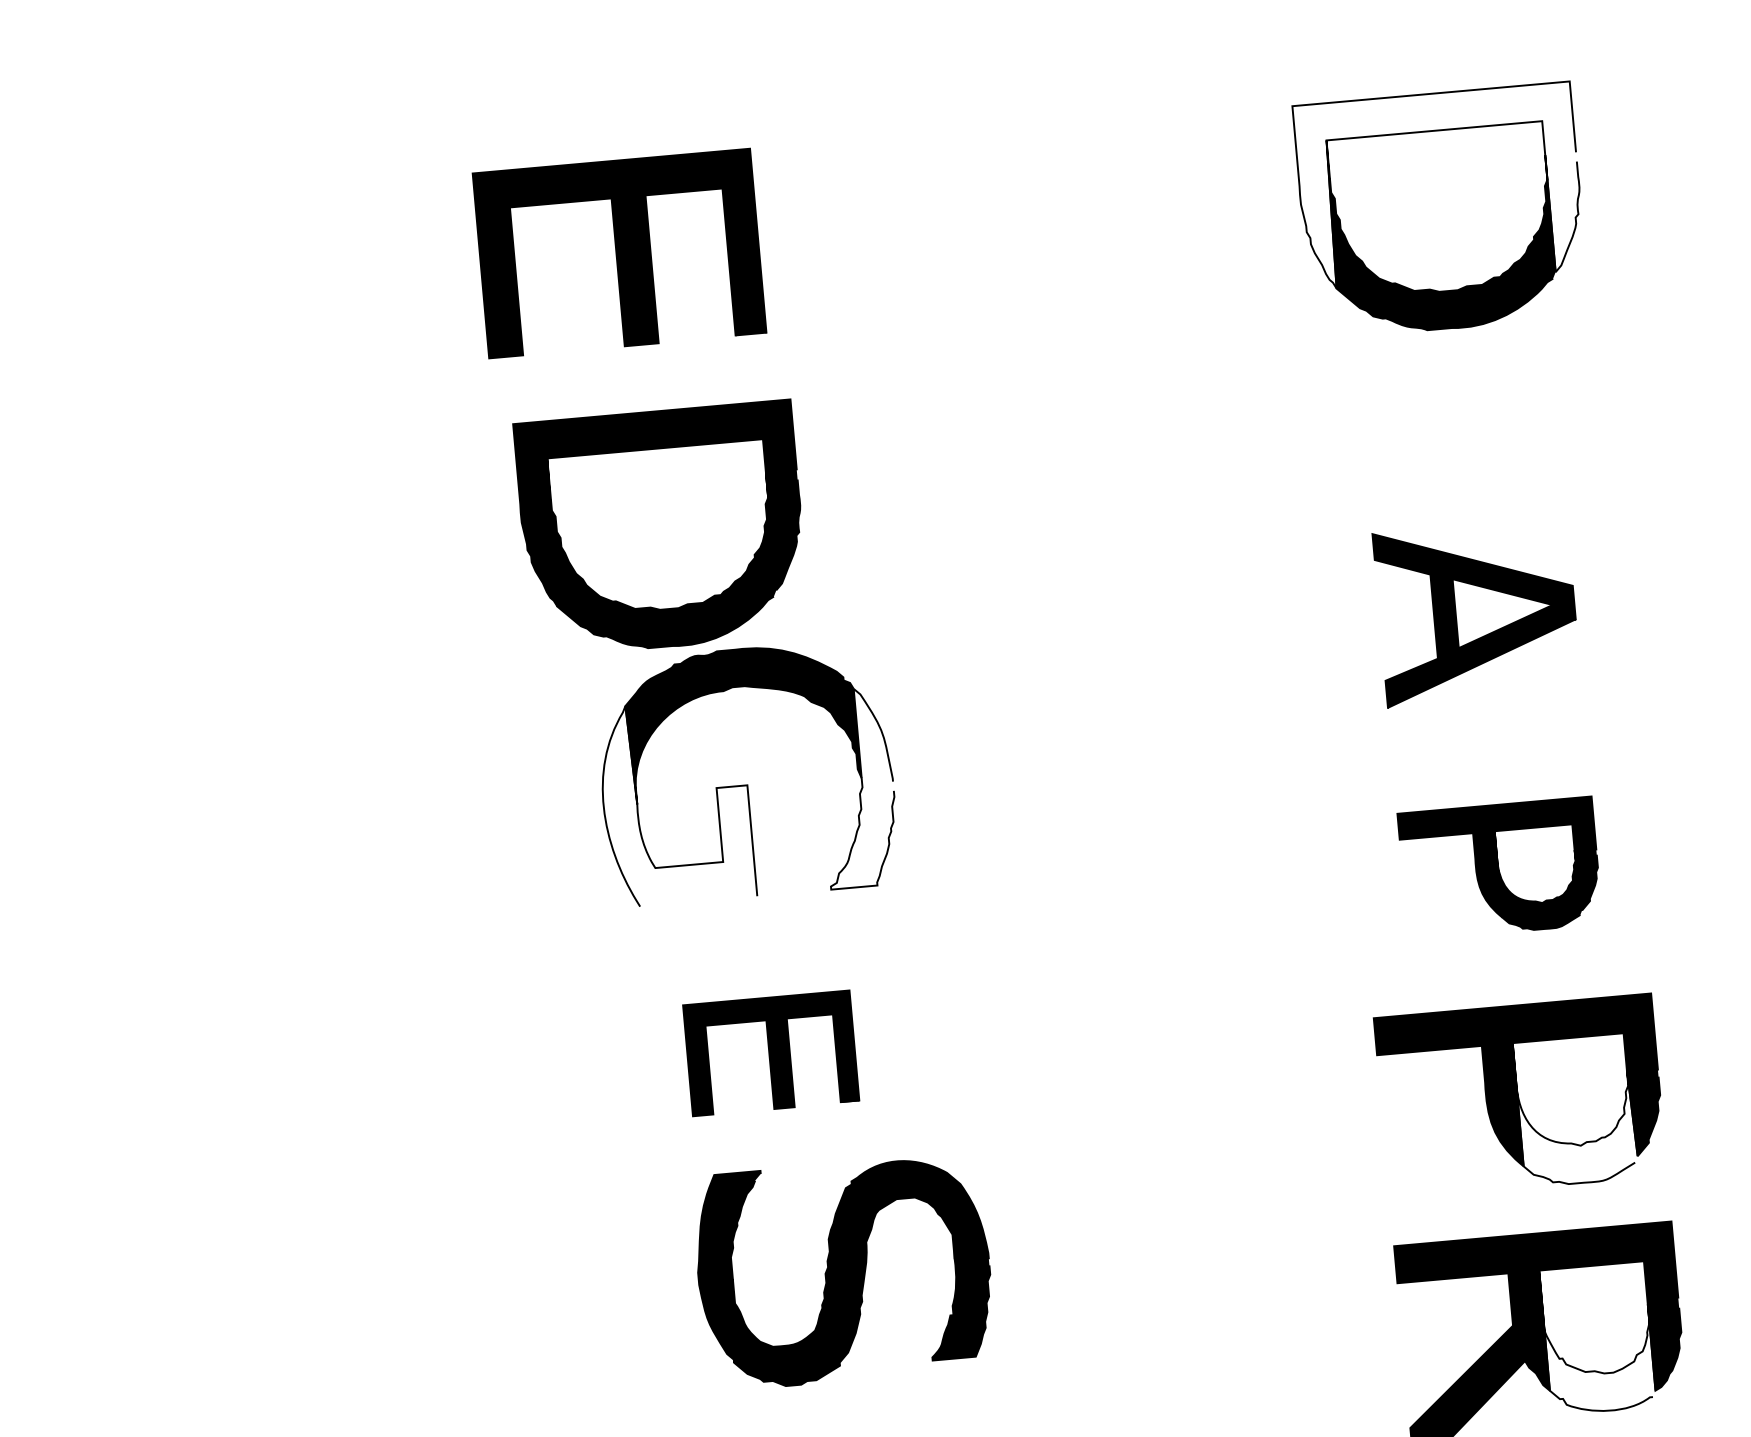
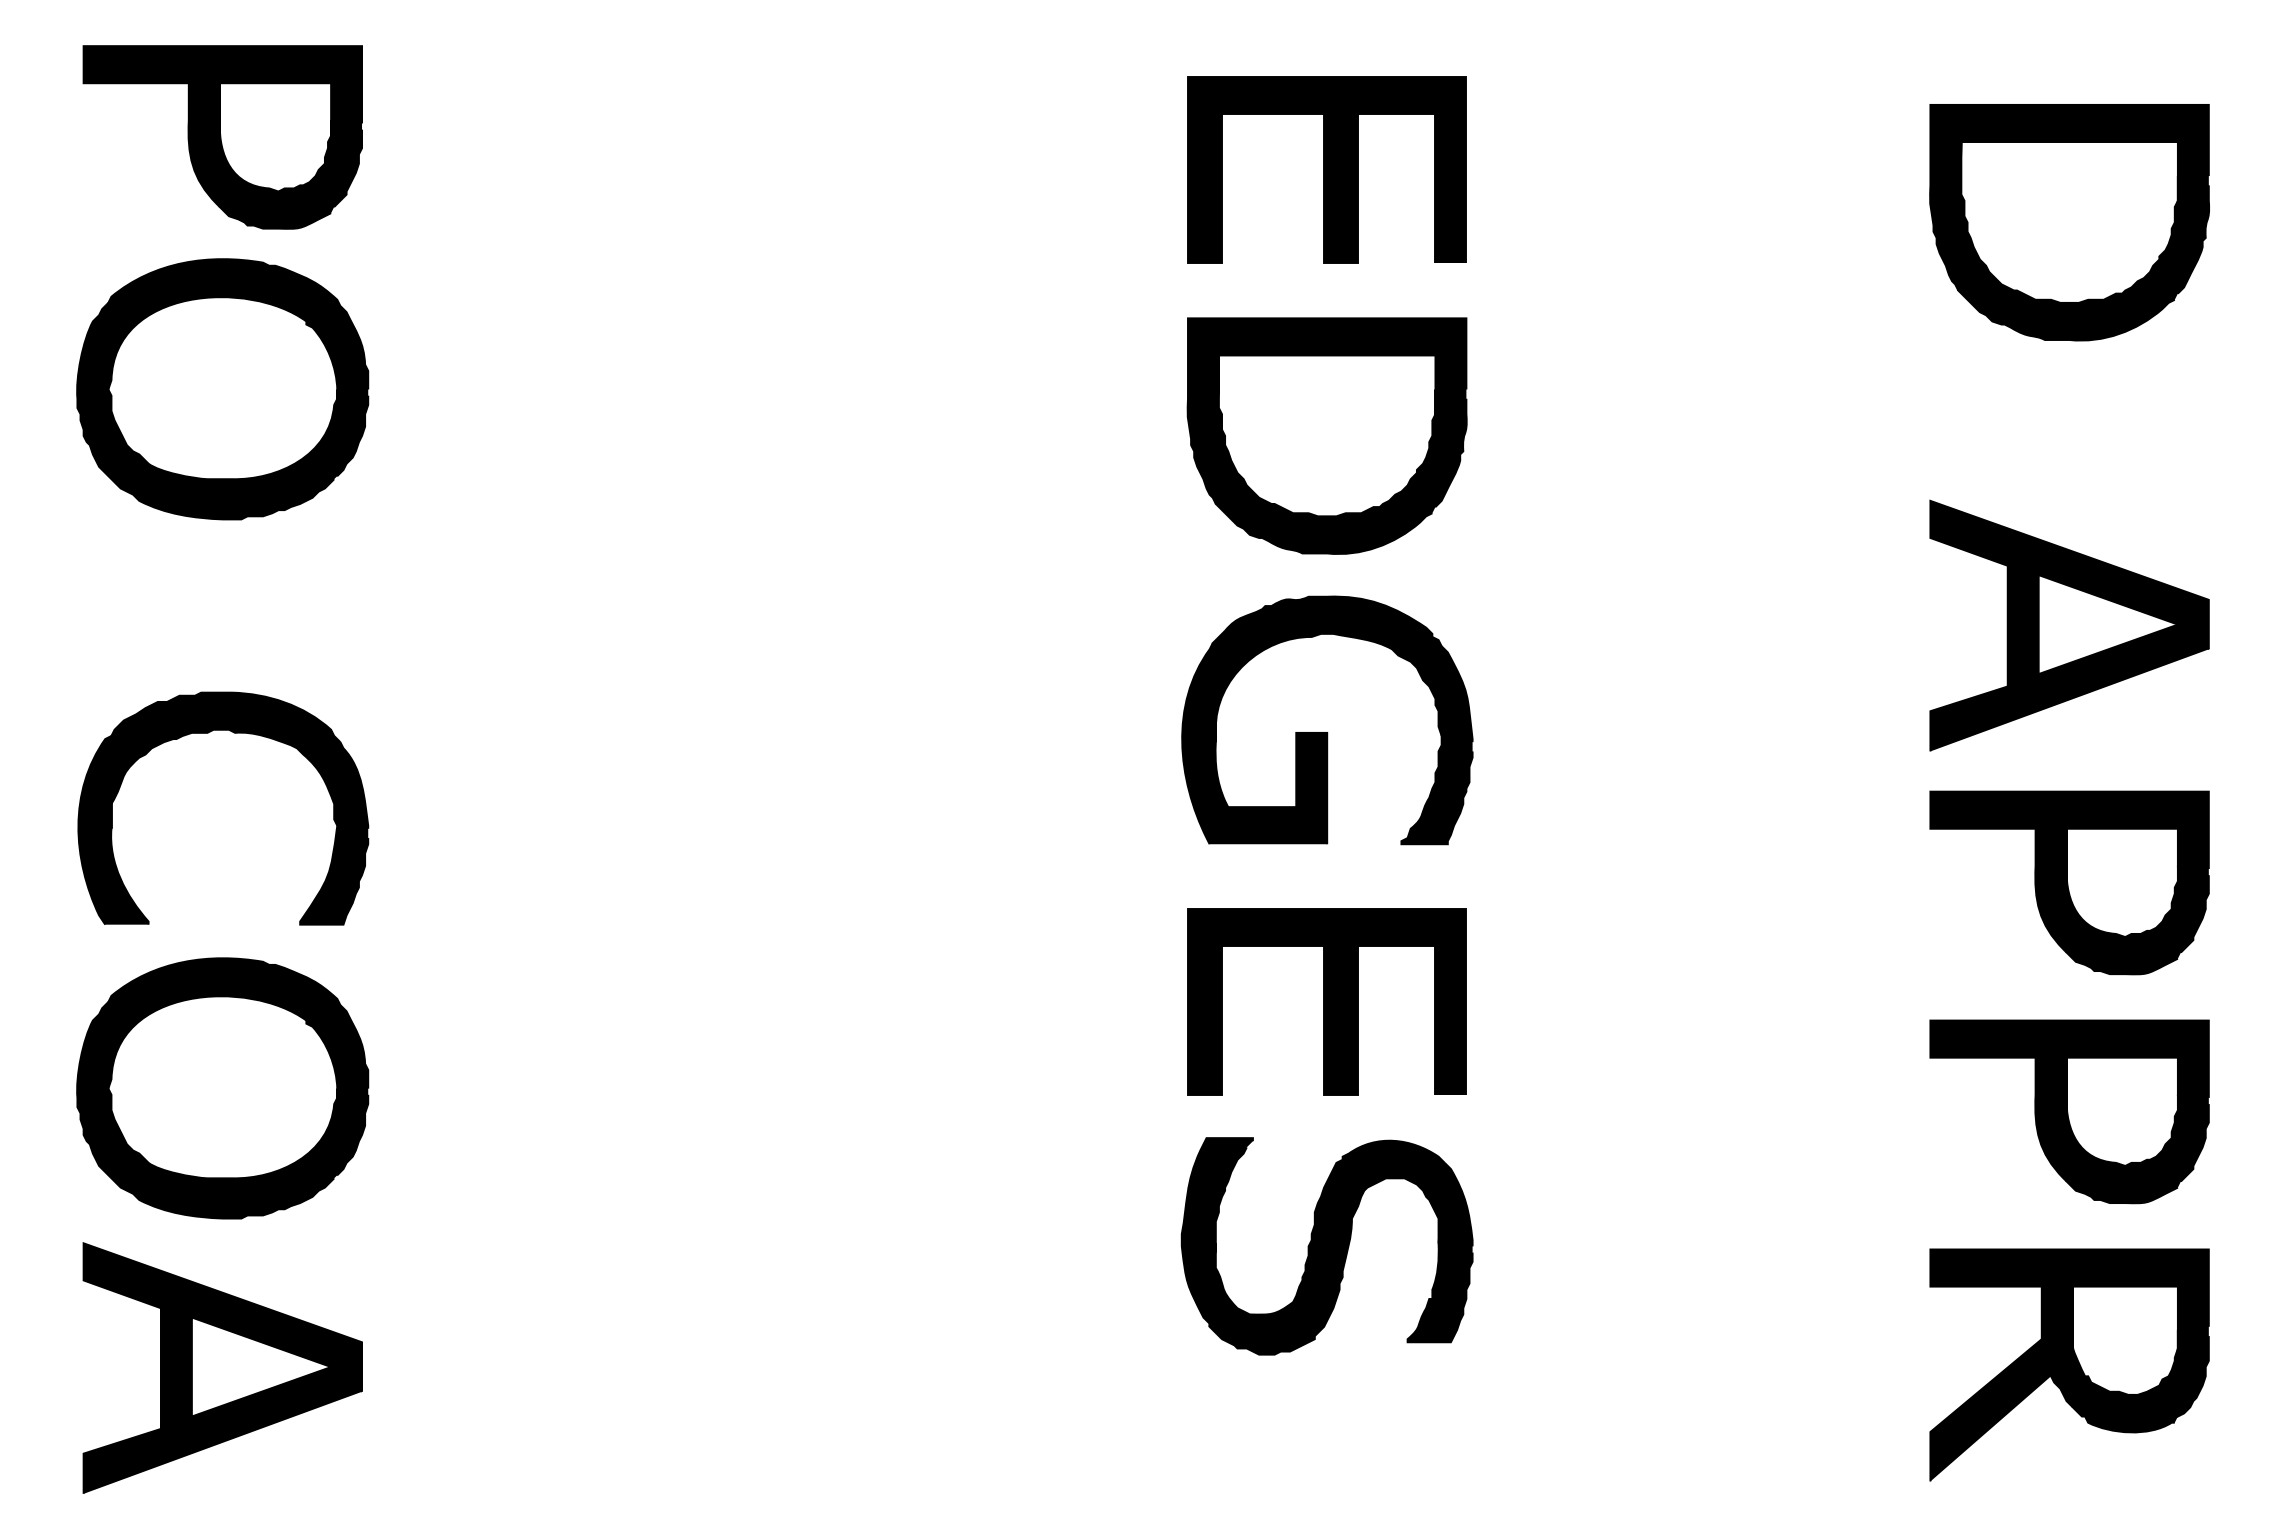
fill: (1439, 187) -> (2069, 198), added
part: (618, 253) -> (1326, 169), moved
part: (661, 528) -> (1326, 435), moved
part: (1477, 612) -> (2069, 625), size x1.43
fill: (857, 788) -> (1436, 745), added
fill: (675, 802) -> (1254, 743), added
part: (1500, 868) -> (2069, 882), size x1.43
part: (770, 1052) -> (1326, 1001), size x1.67
fill: (1575, 1110) -> (2123, 1130), added
part: (843, 1272) -> (1326, 1246), moved
fill: (1597, 1338) -> (2124, 1359), added

